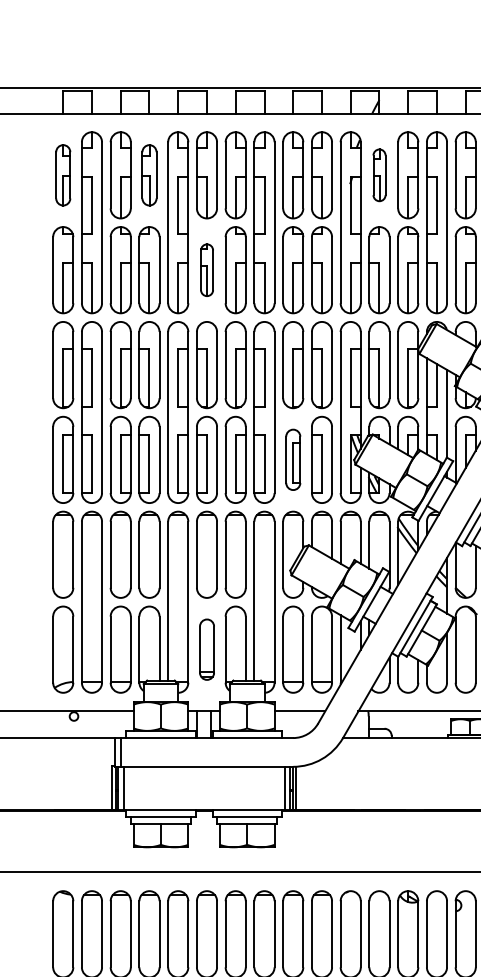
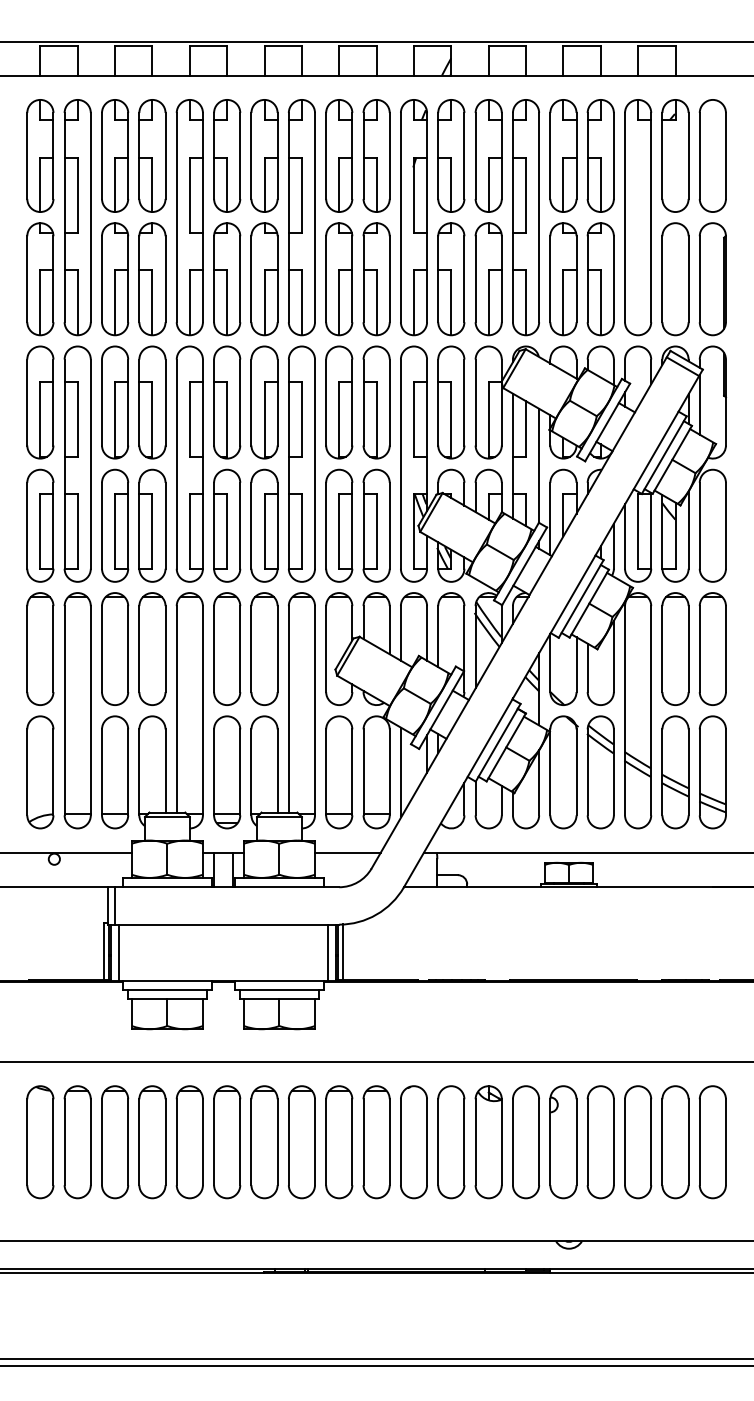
part: (63, 174) -> (40, 155), size x1.43
part: (149, 174) -> (152, 155), size x1.43
part: (379, 174) -> (451, 155), size x1.67
part: (207, 270) -> (227, 279), size x1.67
part: (293, 459) -> (339, 525), size x1.43
part: (207, 649) -> (227, 772), size x1.43

